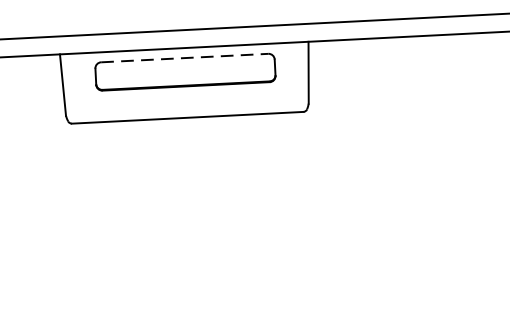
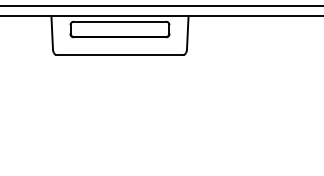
line: (185, 57) -> (120, 21), dashed -> solid

